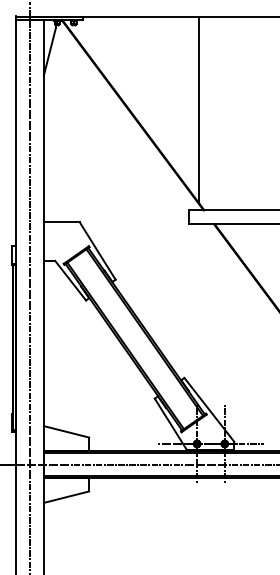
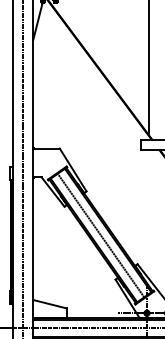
line: (135, 339) -> (101, 235), added

